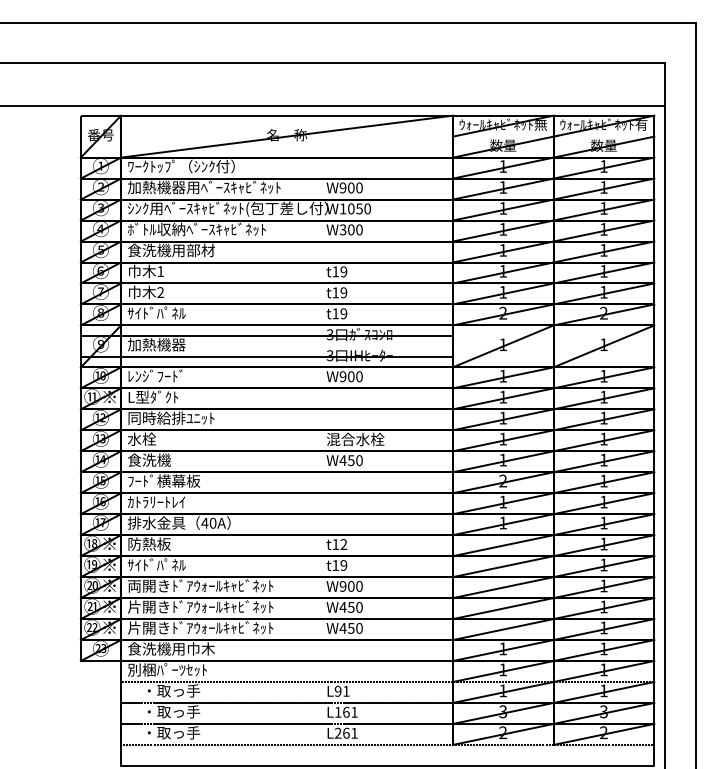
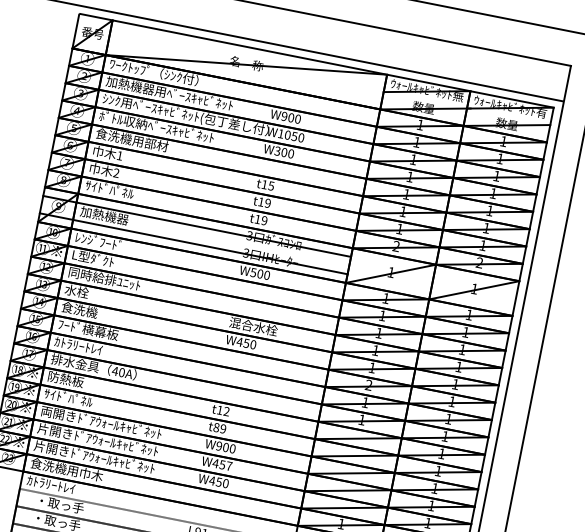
text: (343, 271) -> (271, 185), t19 -> t15
text: (342, 376) -> (253, 272), W900 -> W500
text: (335, 565) -> (216, 427), t19 -> t89
text: (359, 606) -> (229, 465), W450 -> W457
text: (166, 669) -> (59, 485), 別梱ﾊﾟｰﾂｾｯﾄ -> ｶﾄﾗﾘｰﾄﾚｲ

